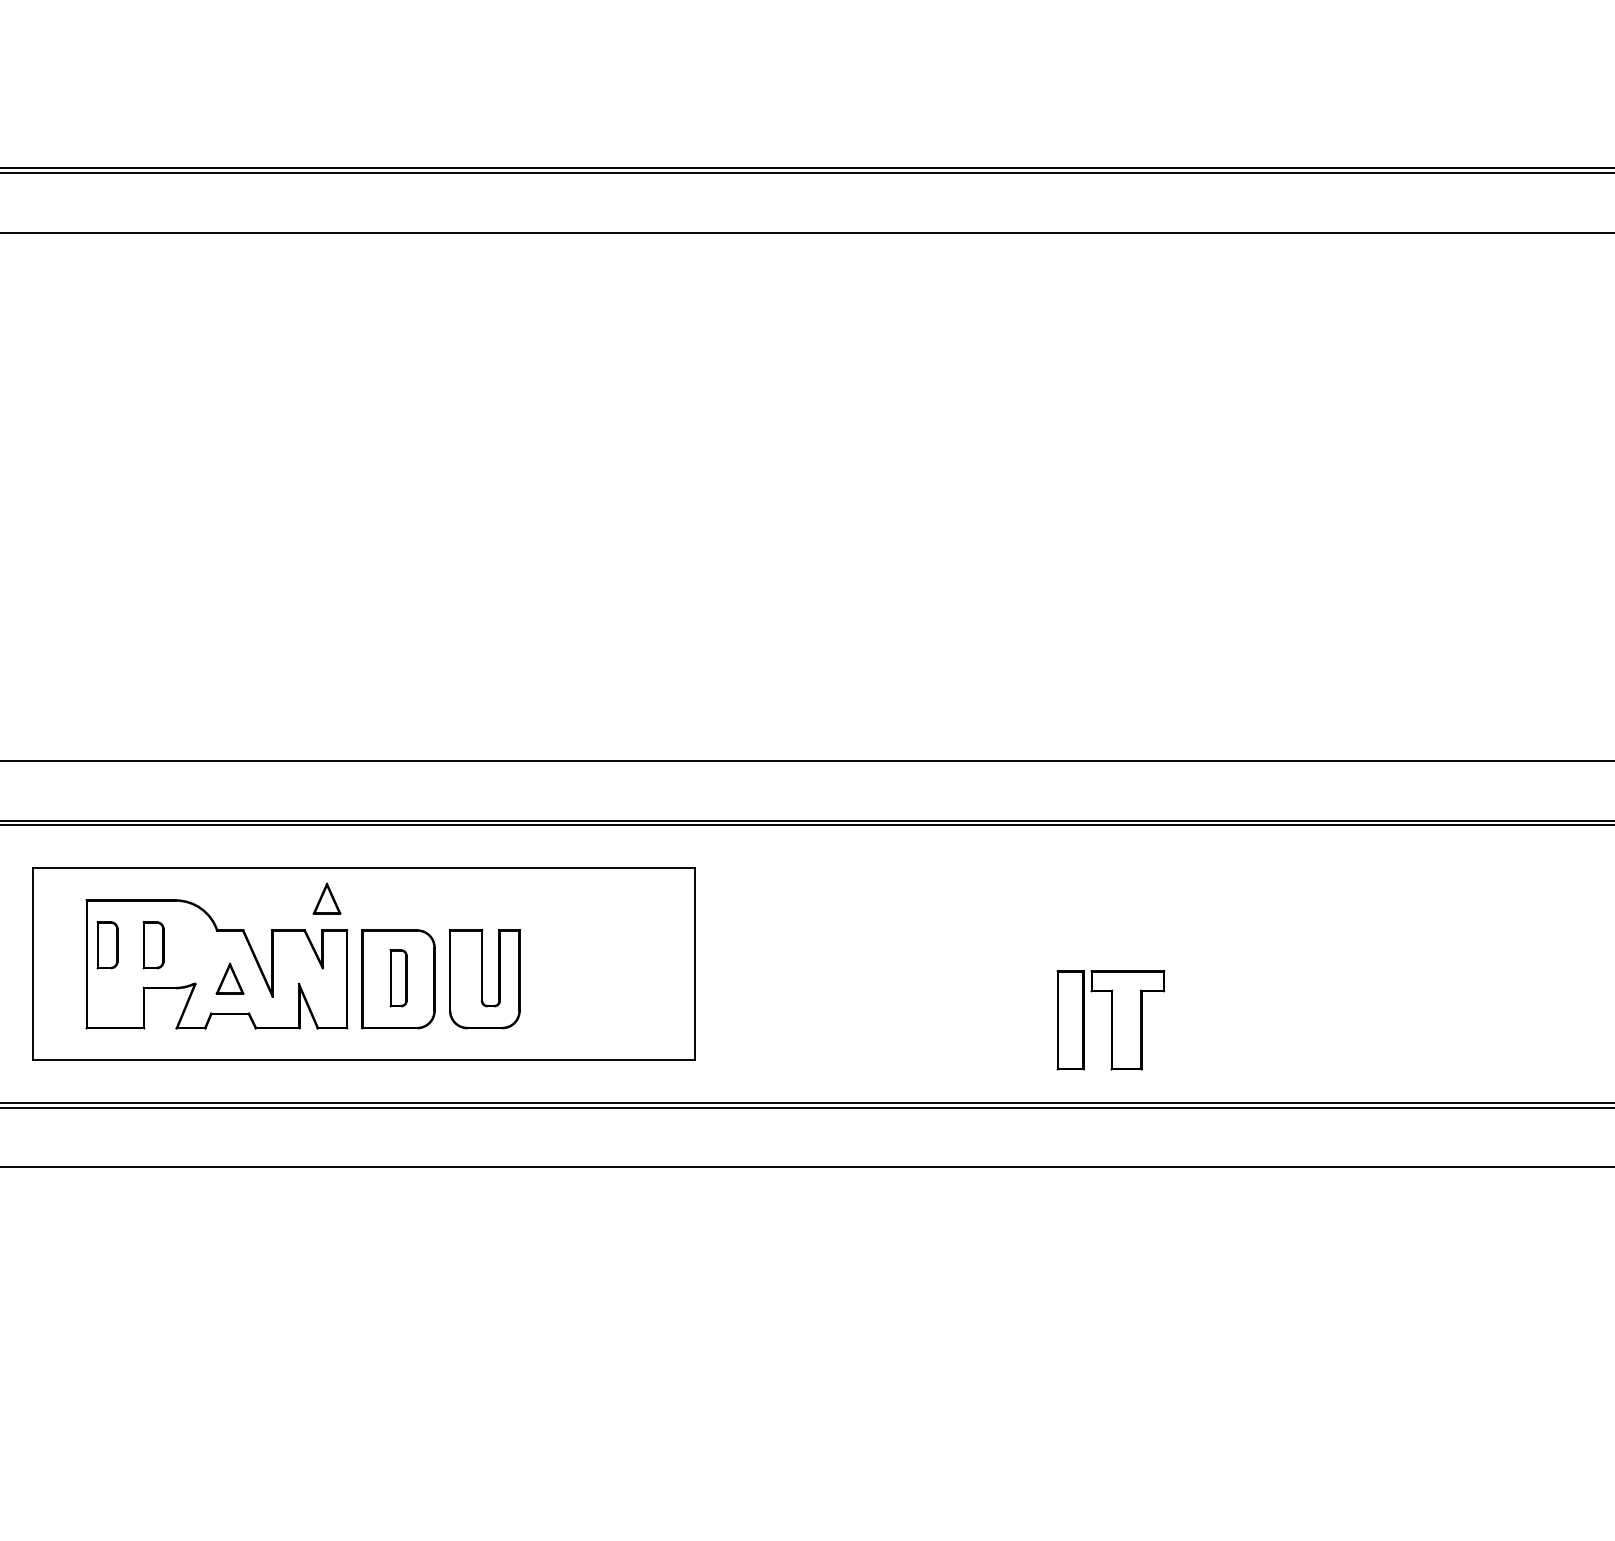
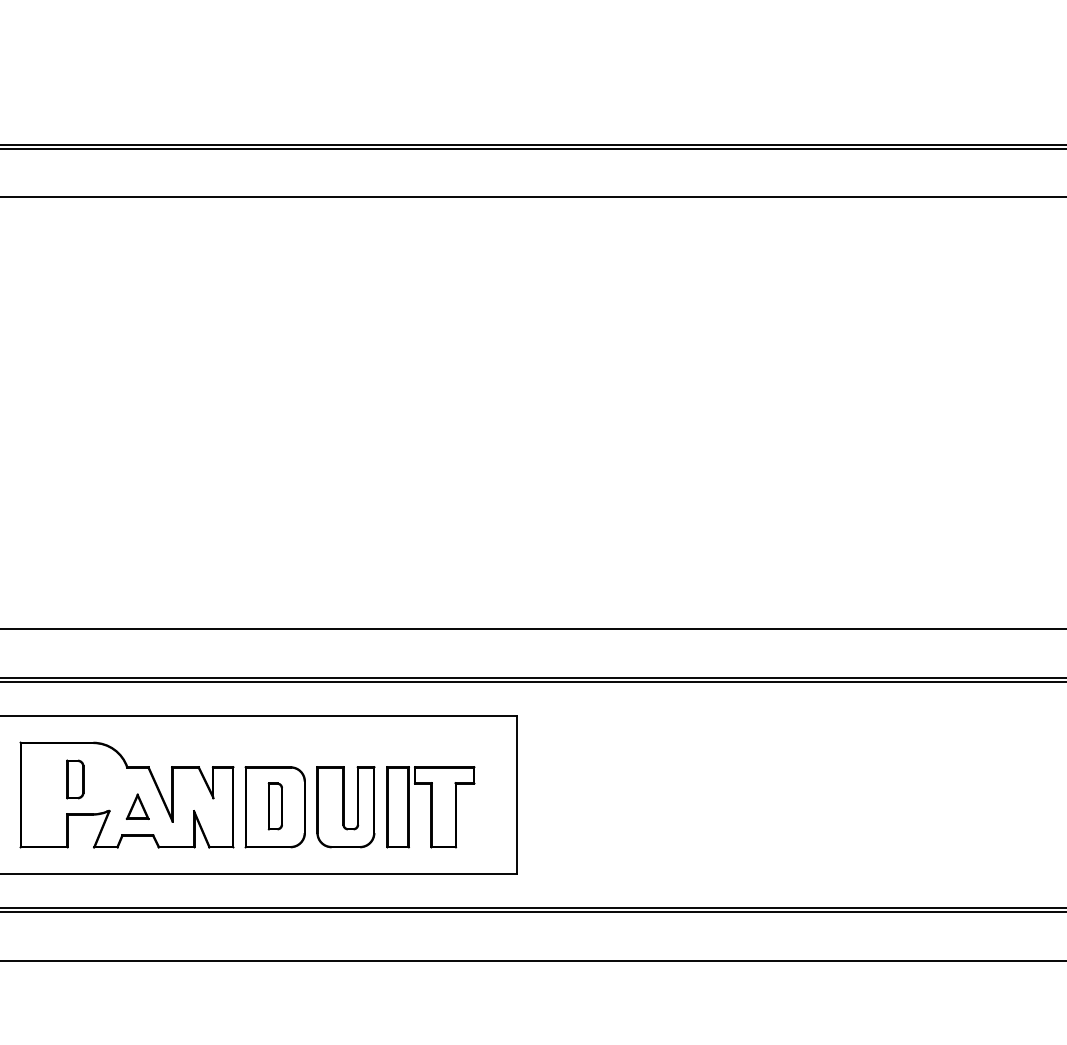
part: (326, 898) -> (216, 741), removed
part: (107, 945) -> (37, 779), removed
part: (1110, 1020) -> (430, 807), moved

